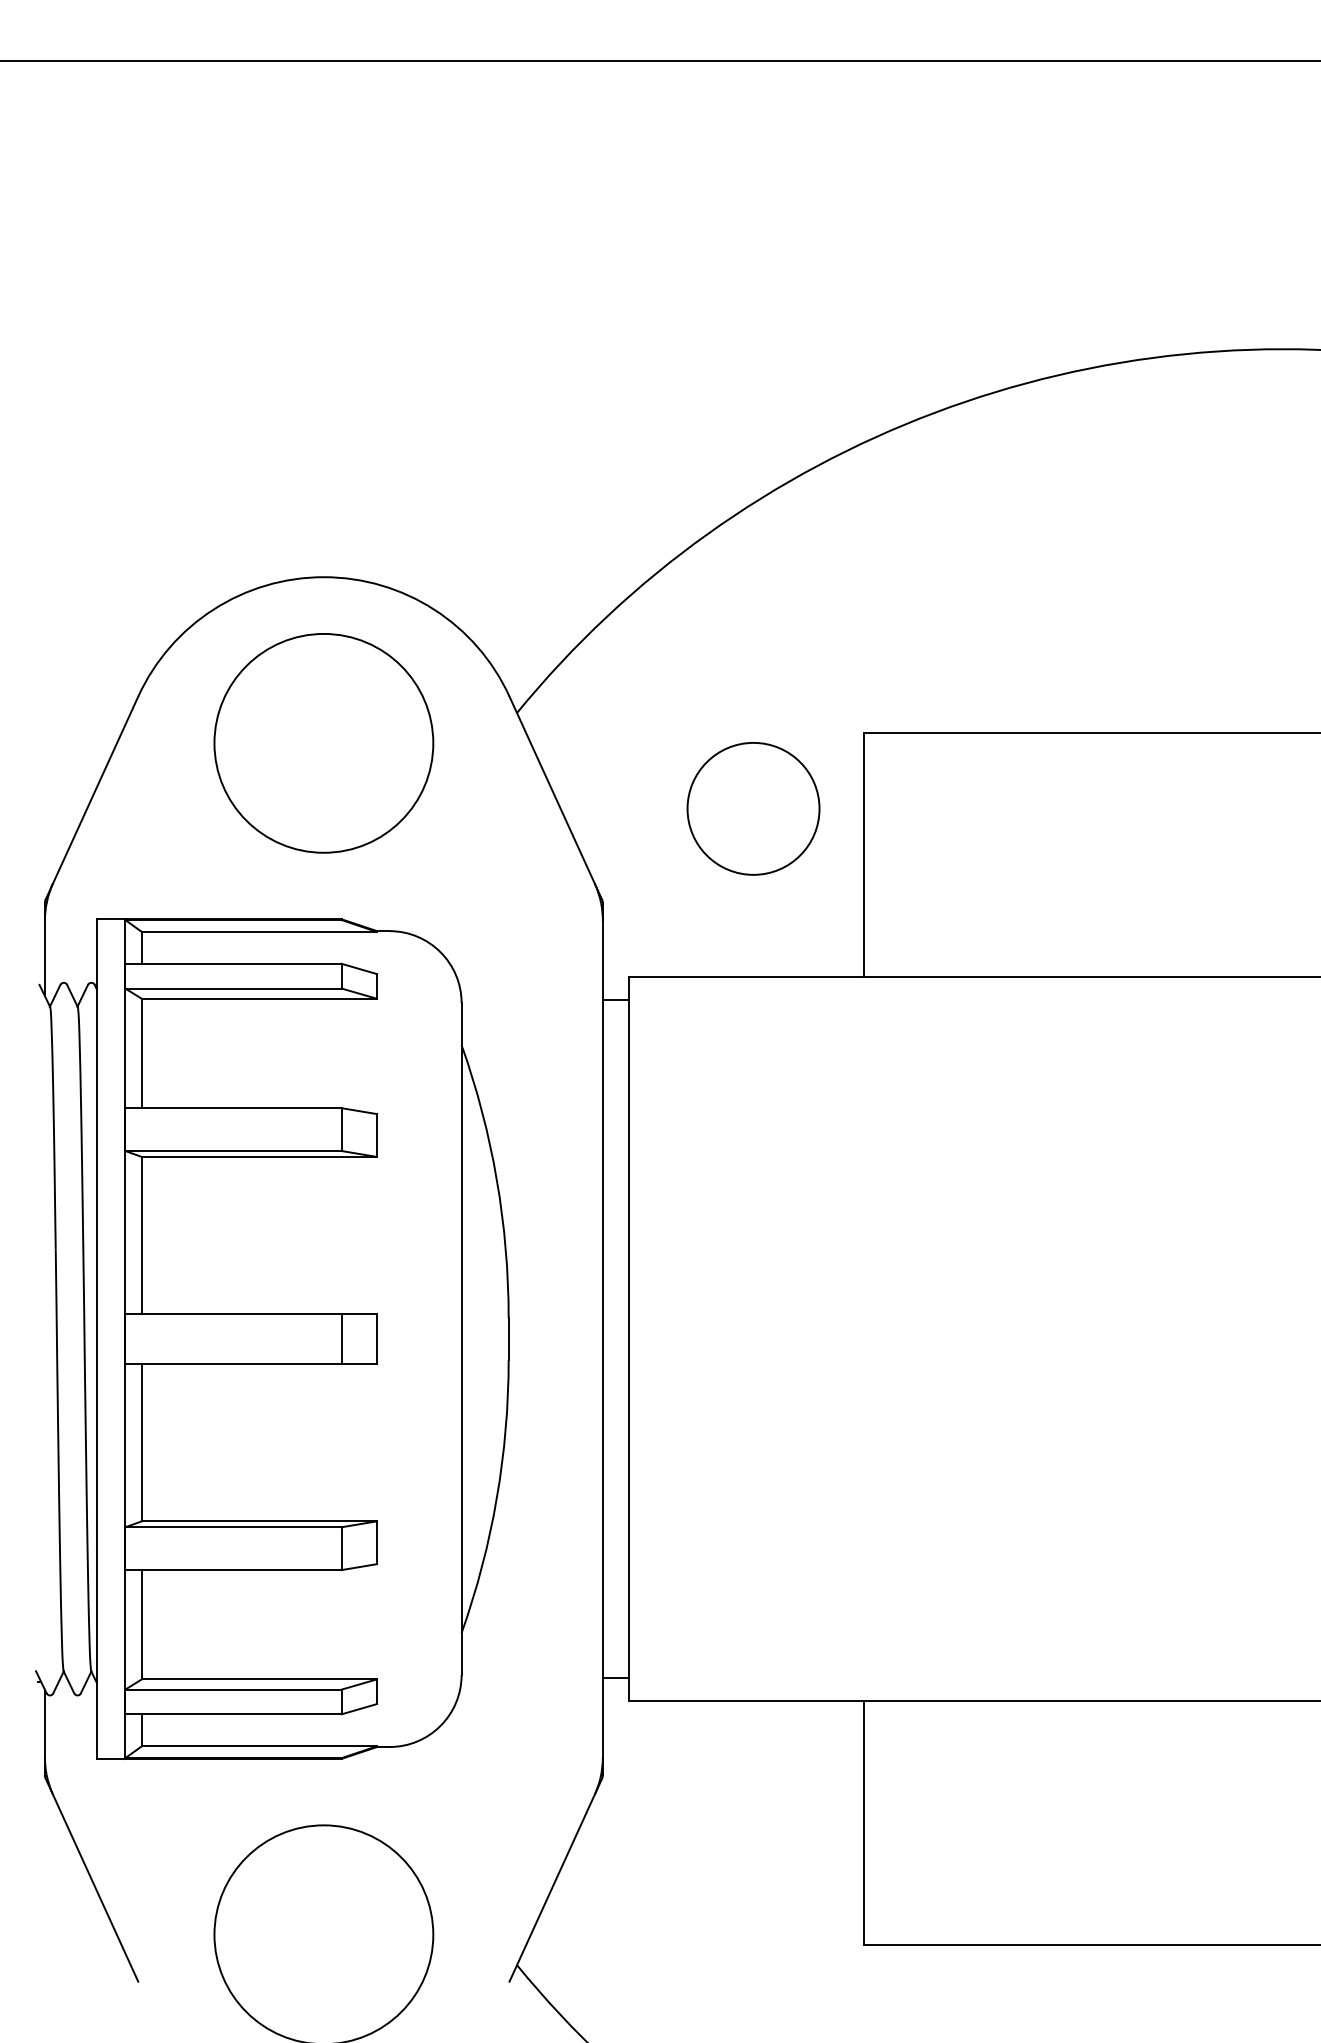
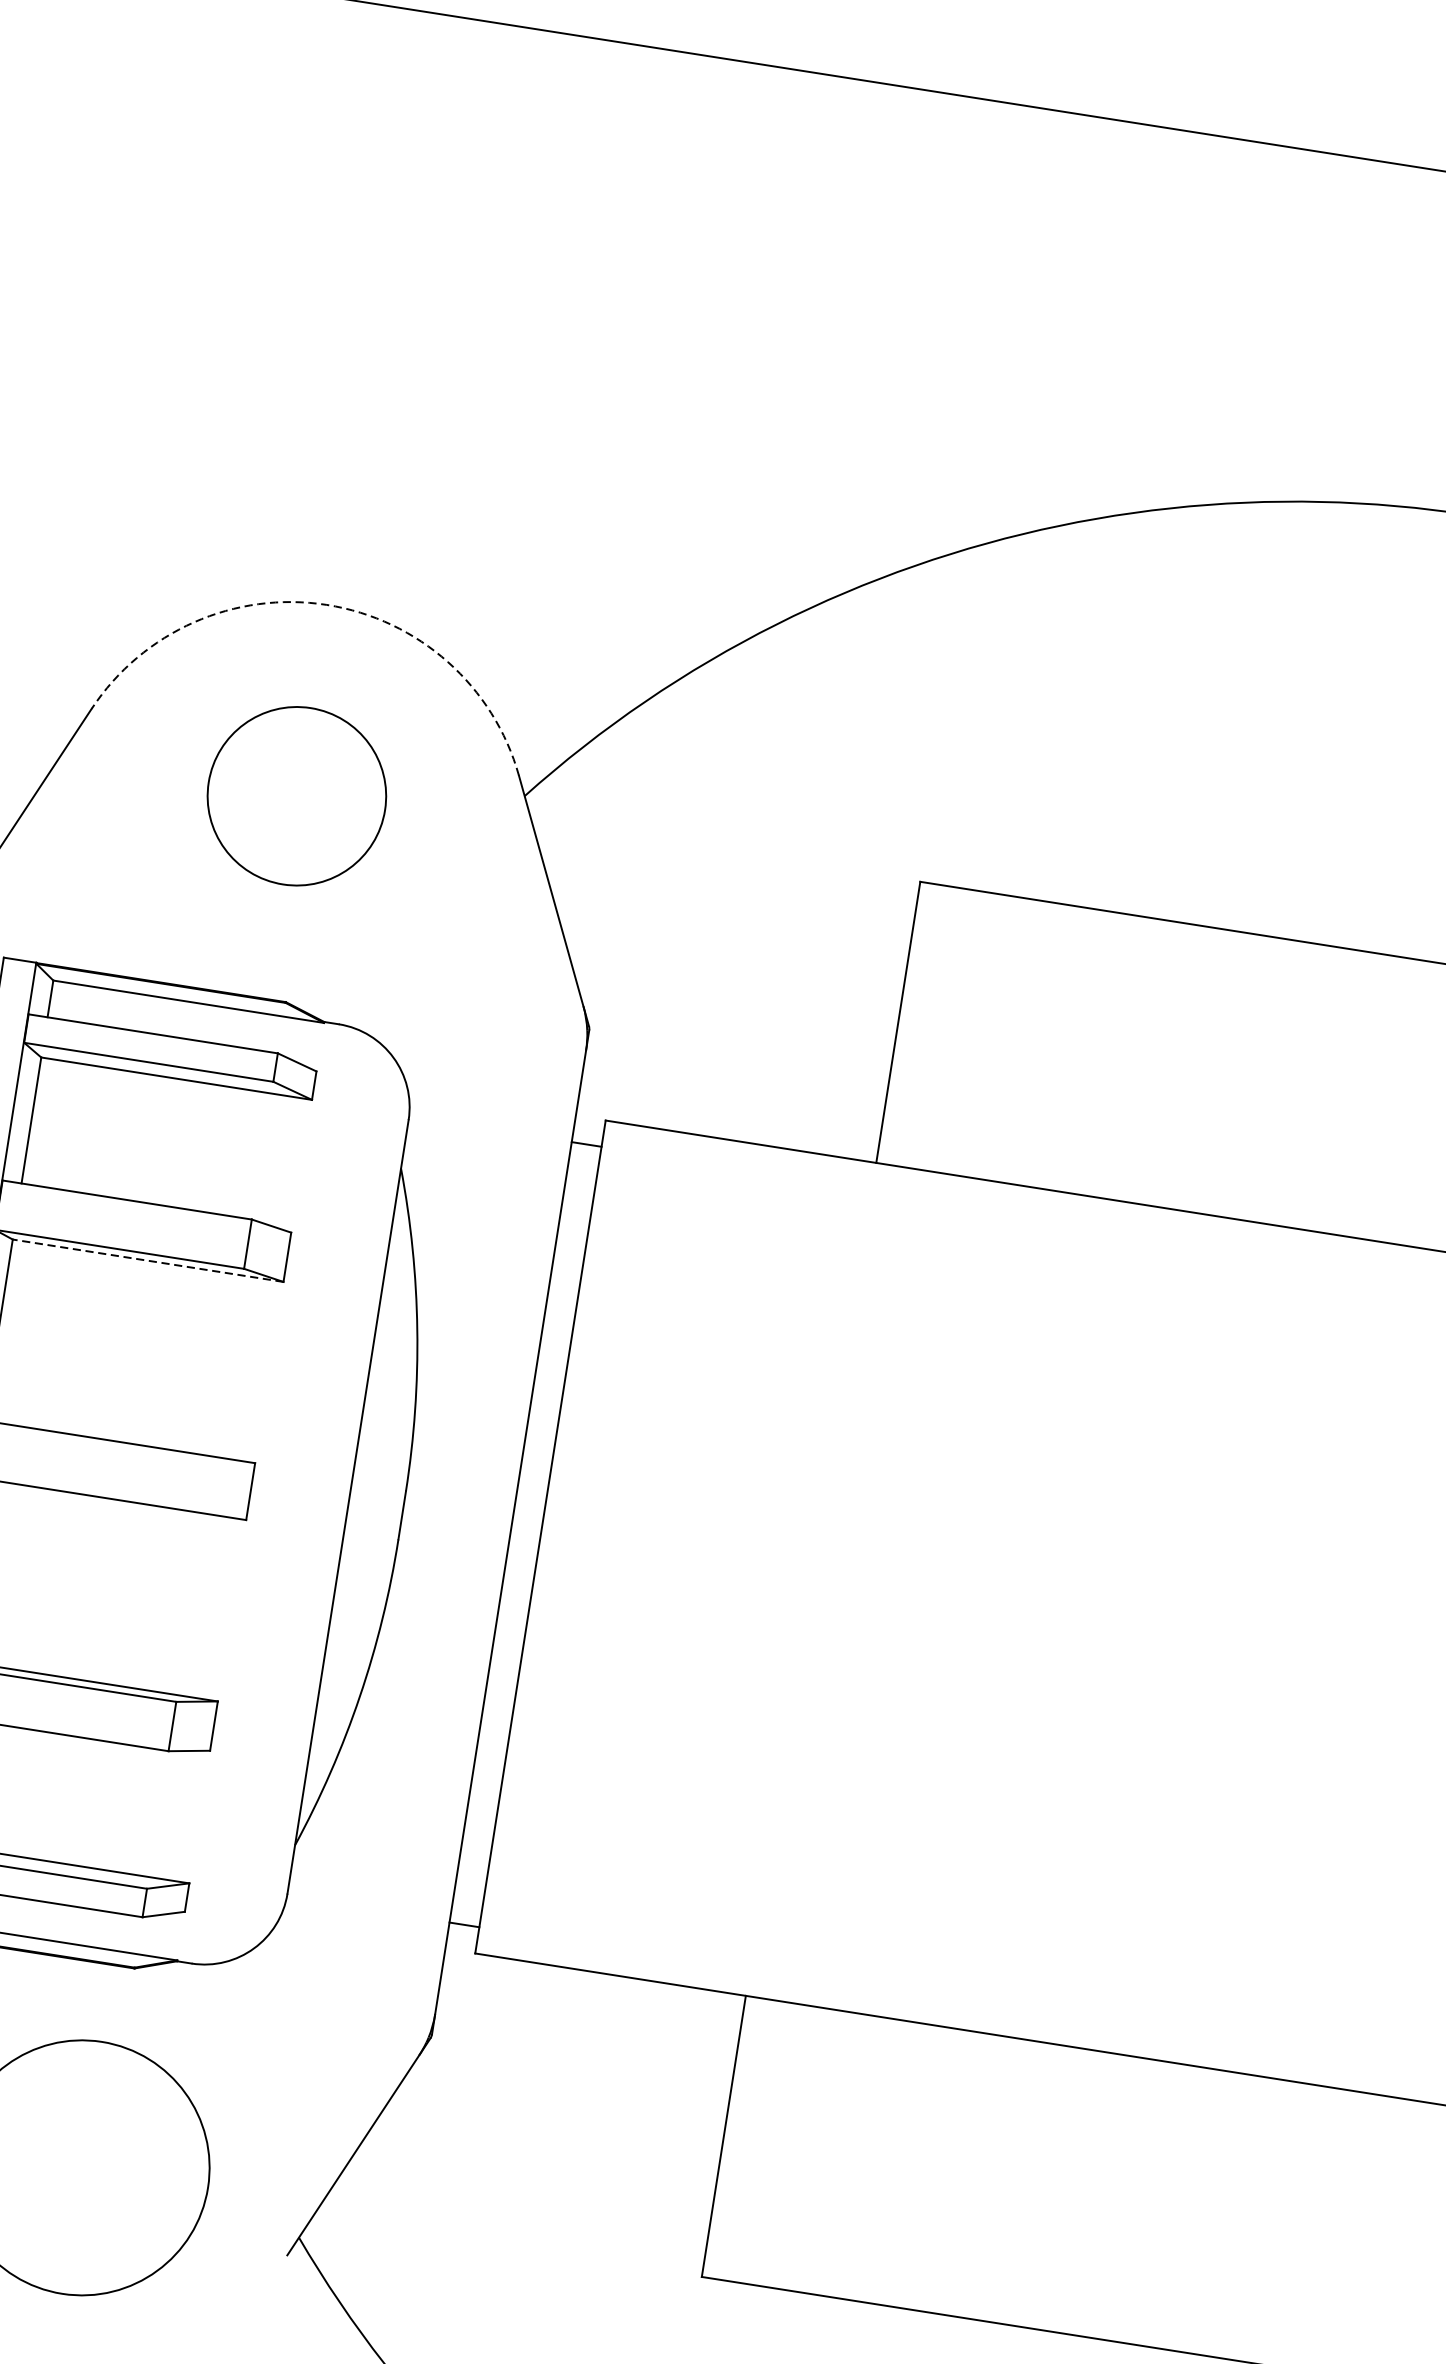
arc: (323, 577) -> (326, 605), solid -> dashed
circle: (323, 743) -> (296, 796), size x0.7
circle: (753, 808) -> (779, 948), removed
line: (259, 1156) -> (148, 1260), solid -> dashed
line: (341, 1338) -> (209, 1484), removed

